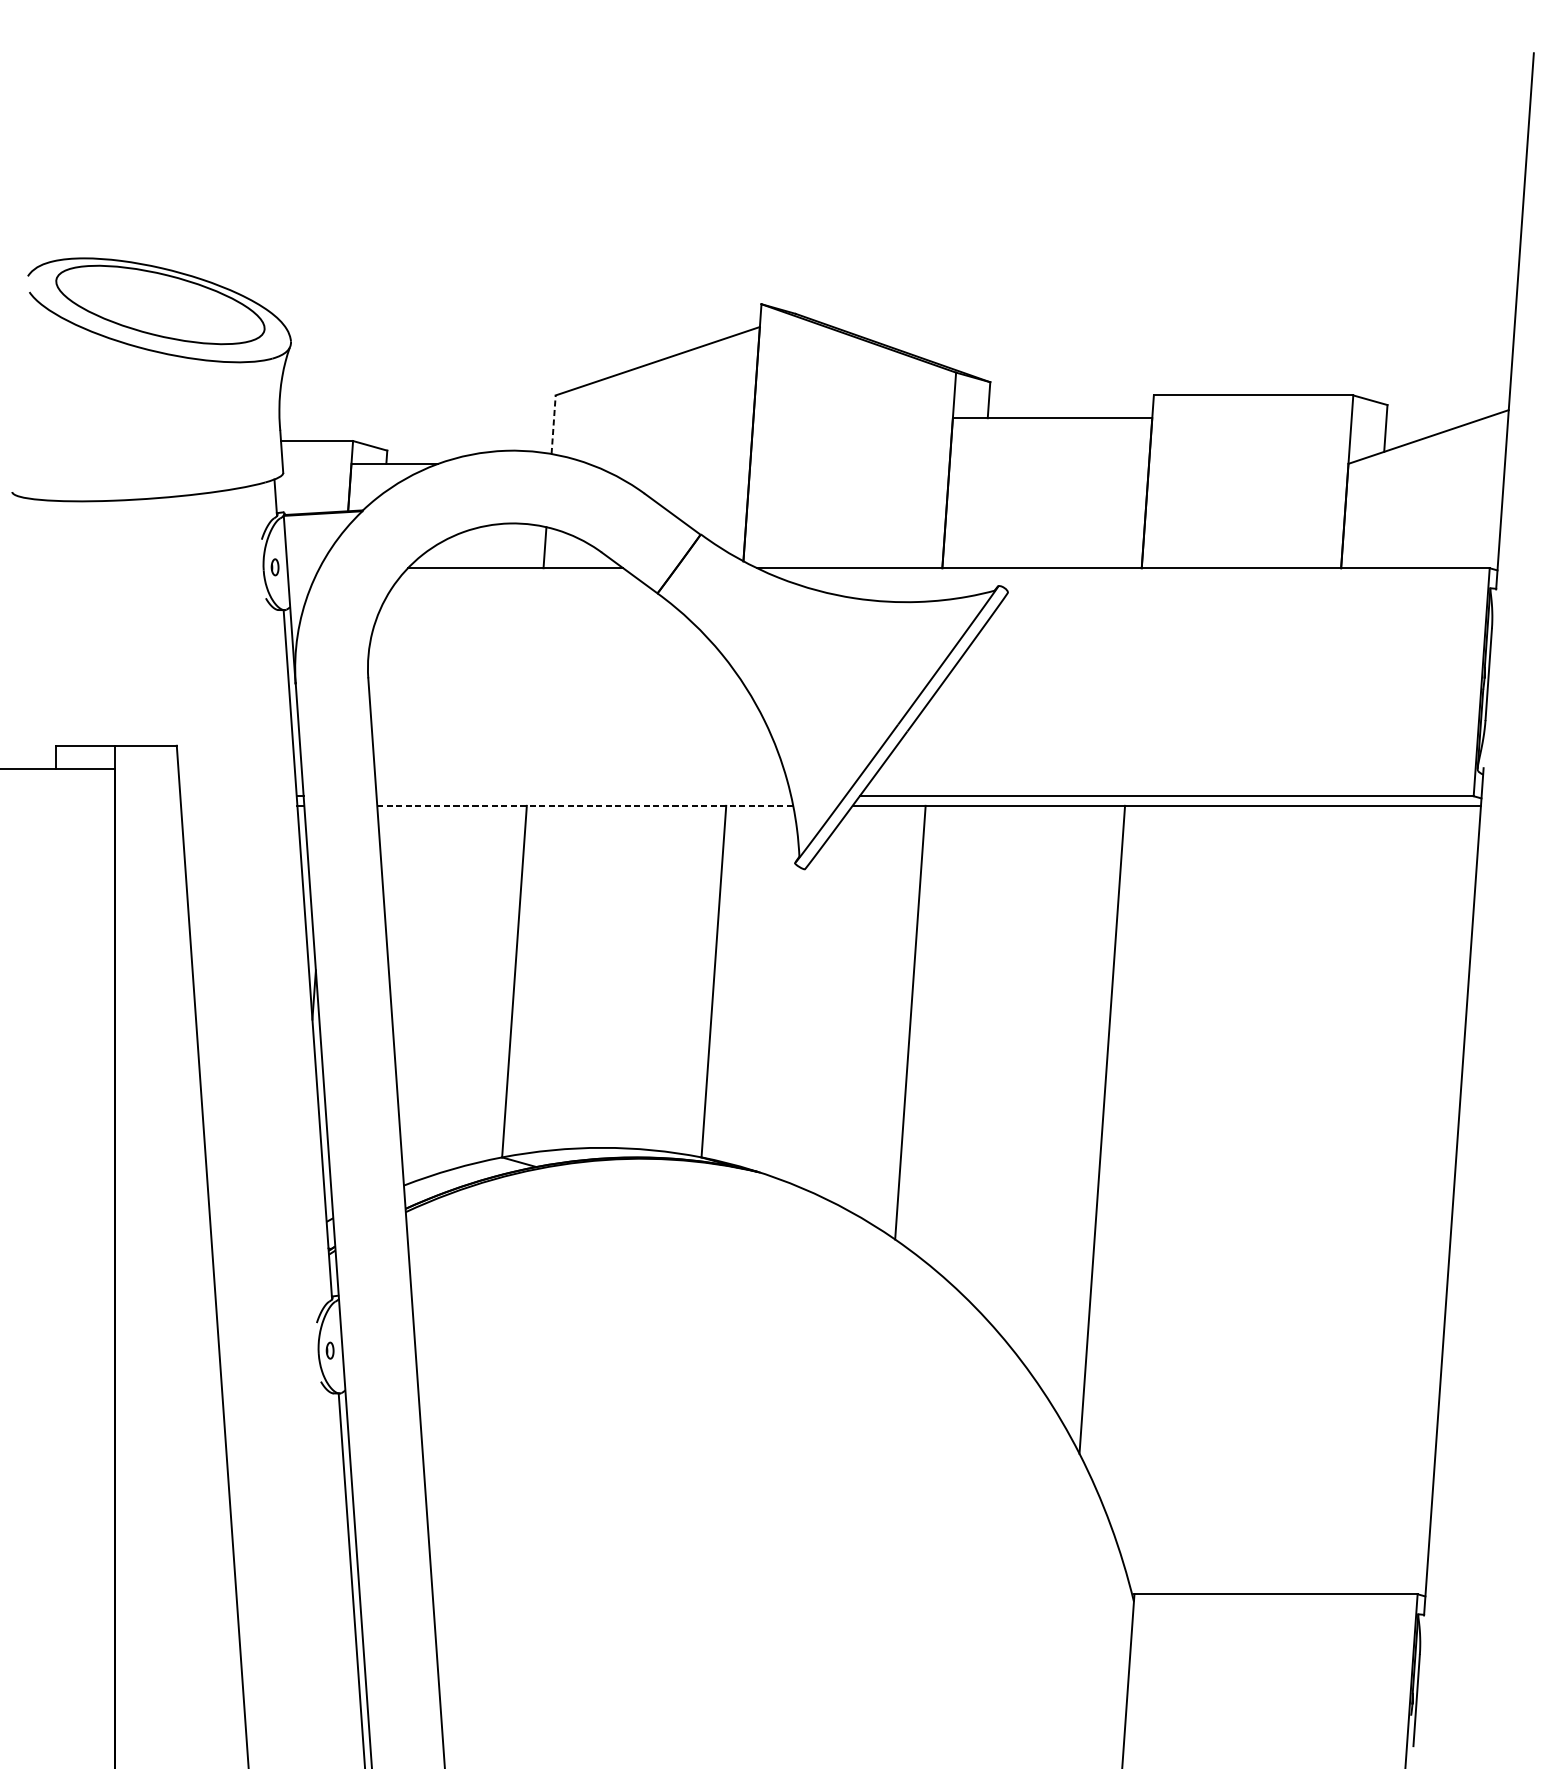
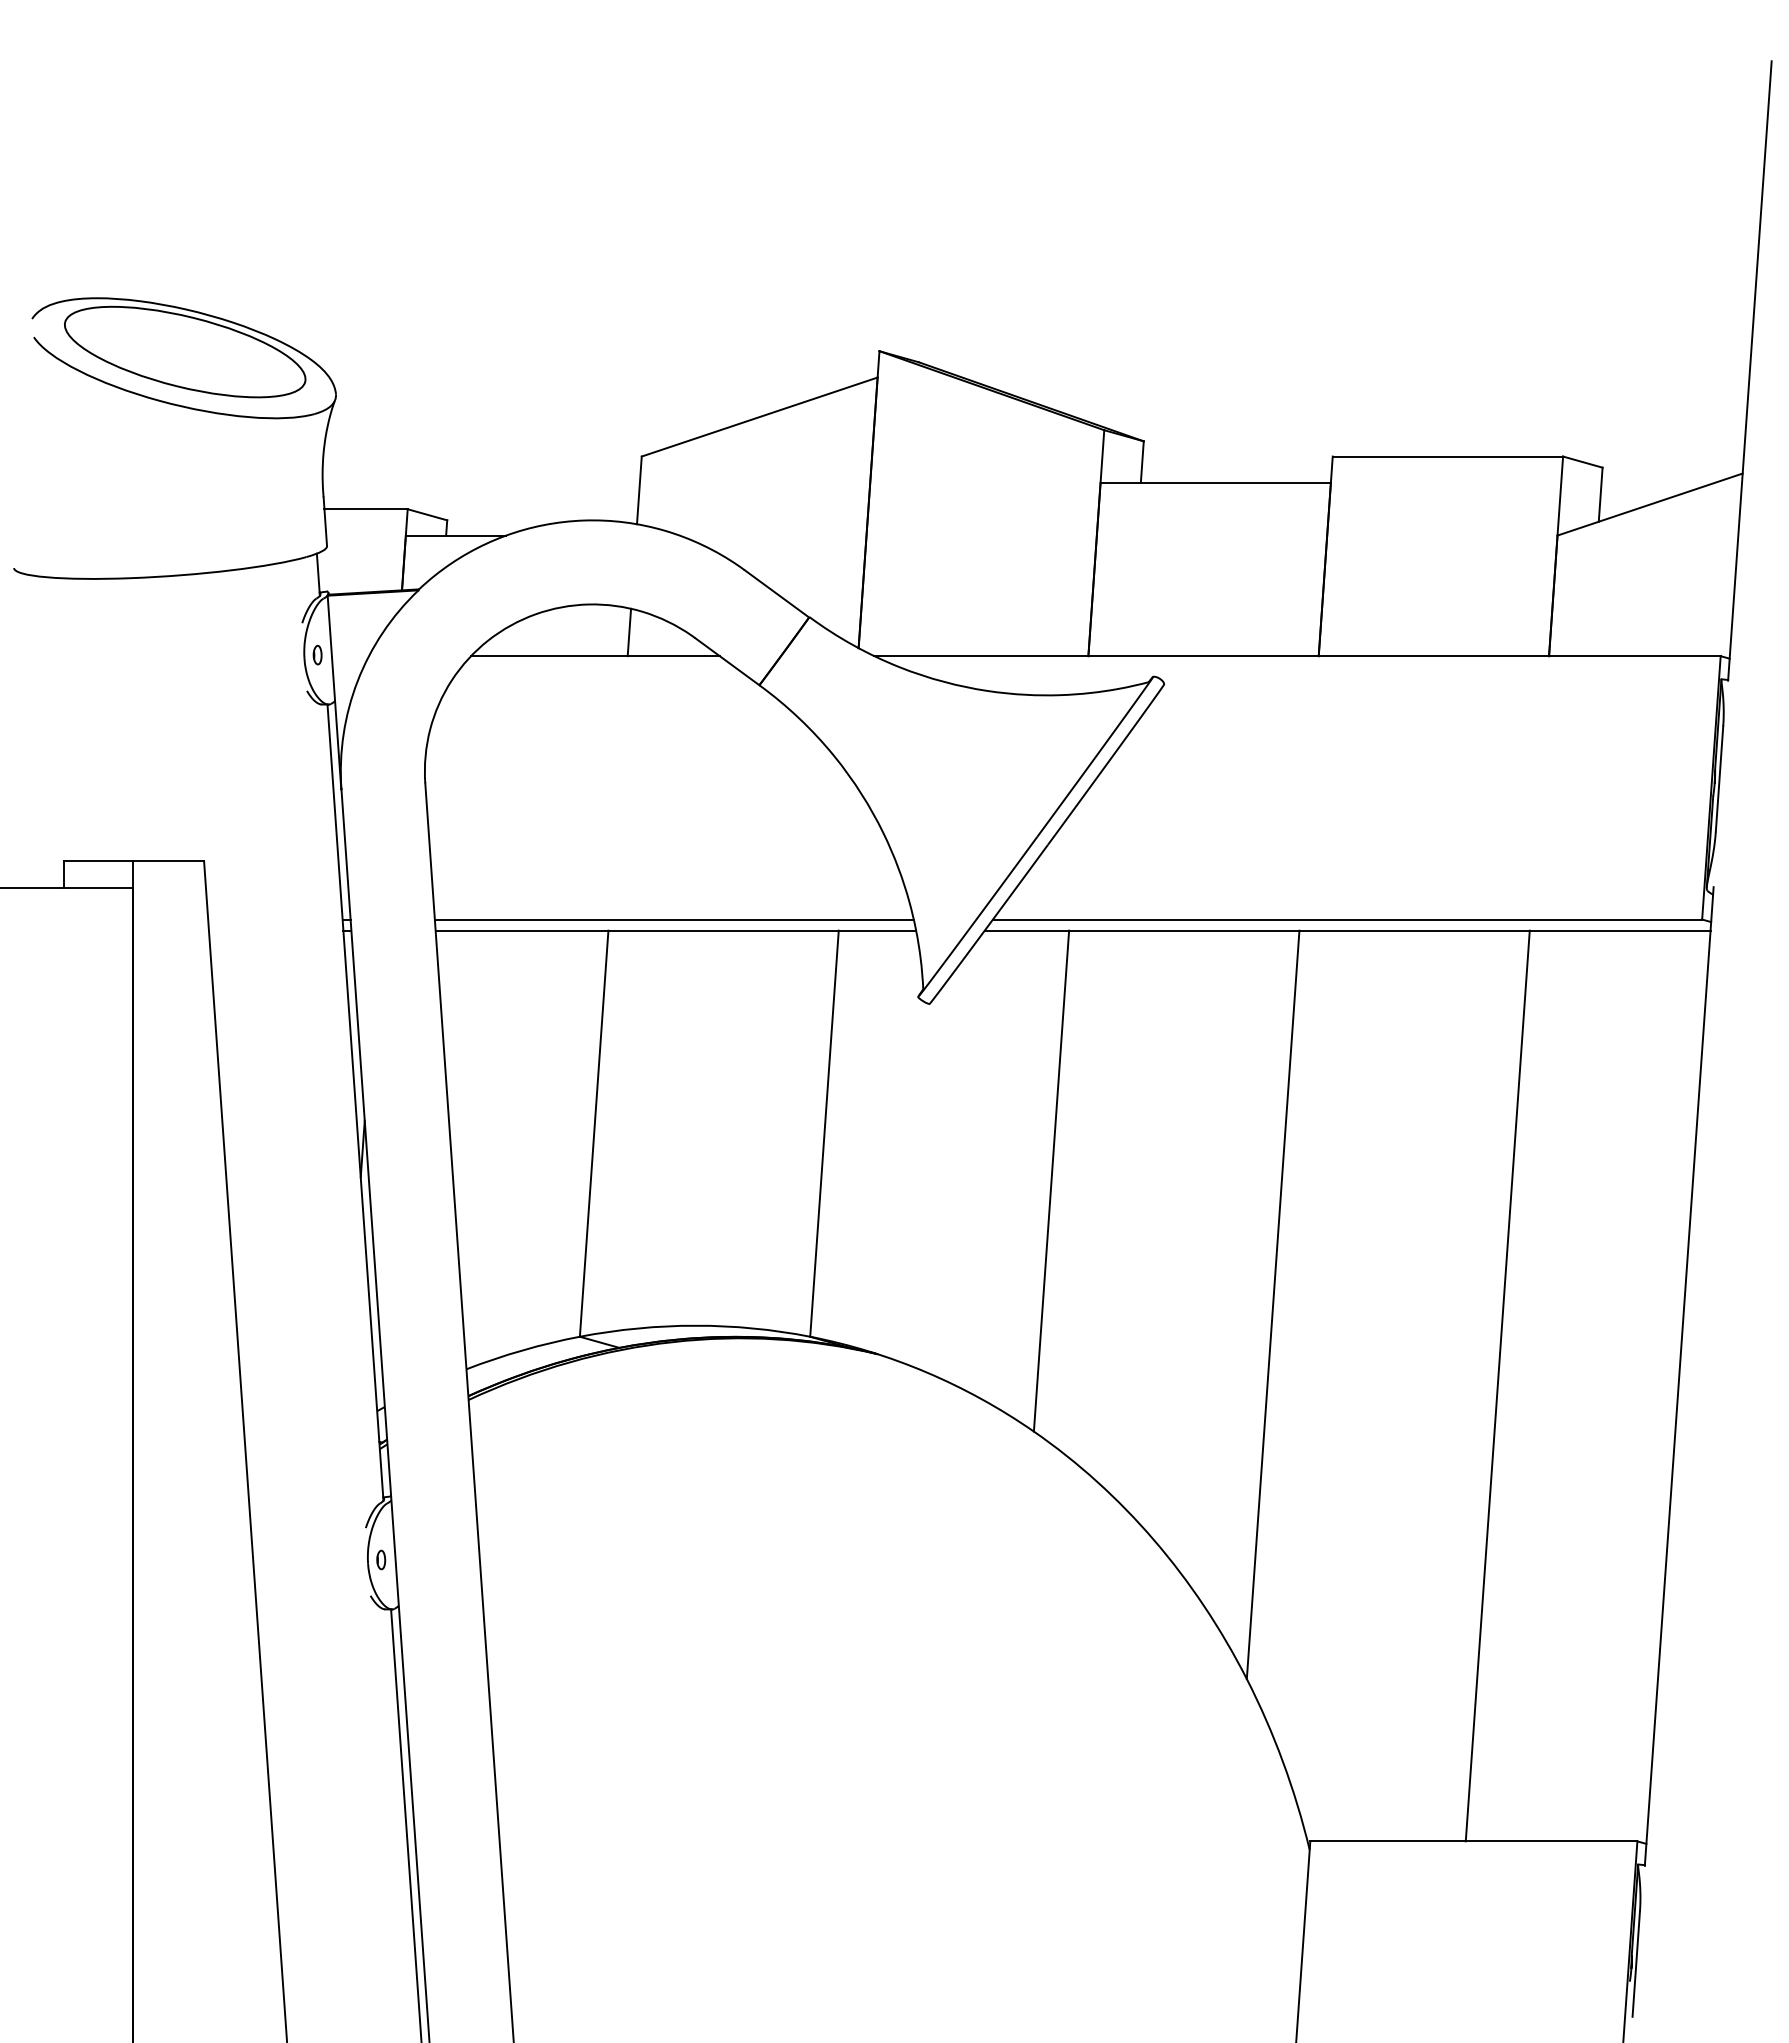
line: (553, 424) -> (639, 490), dashed -> solid
line: (583, 796) -> (673, 919), added
line: (585, 805) -> (676, 930), dashed -> solid
line: (1296, 1199) -> (1497, 1385), added

